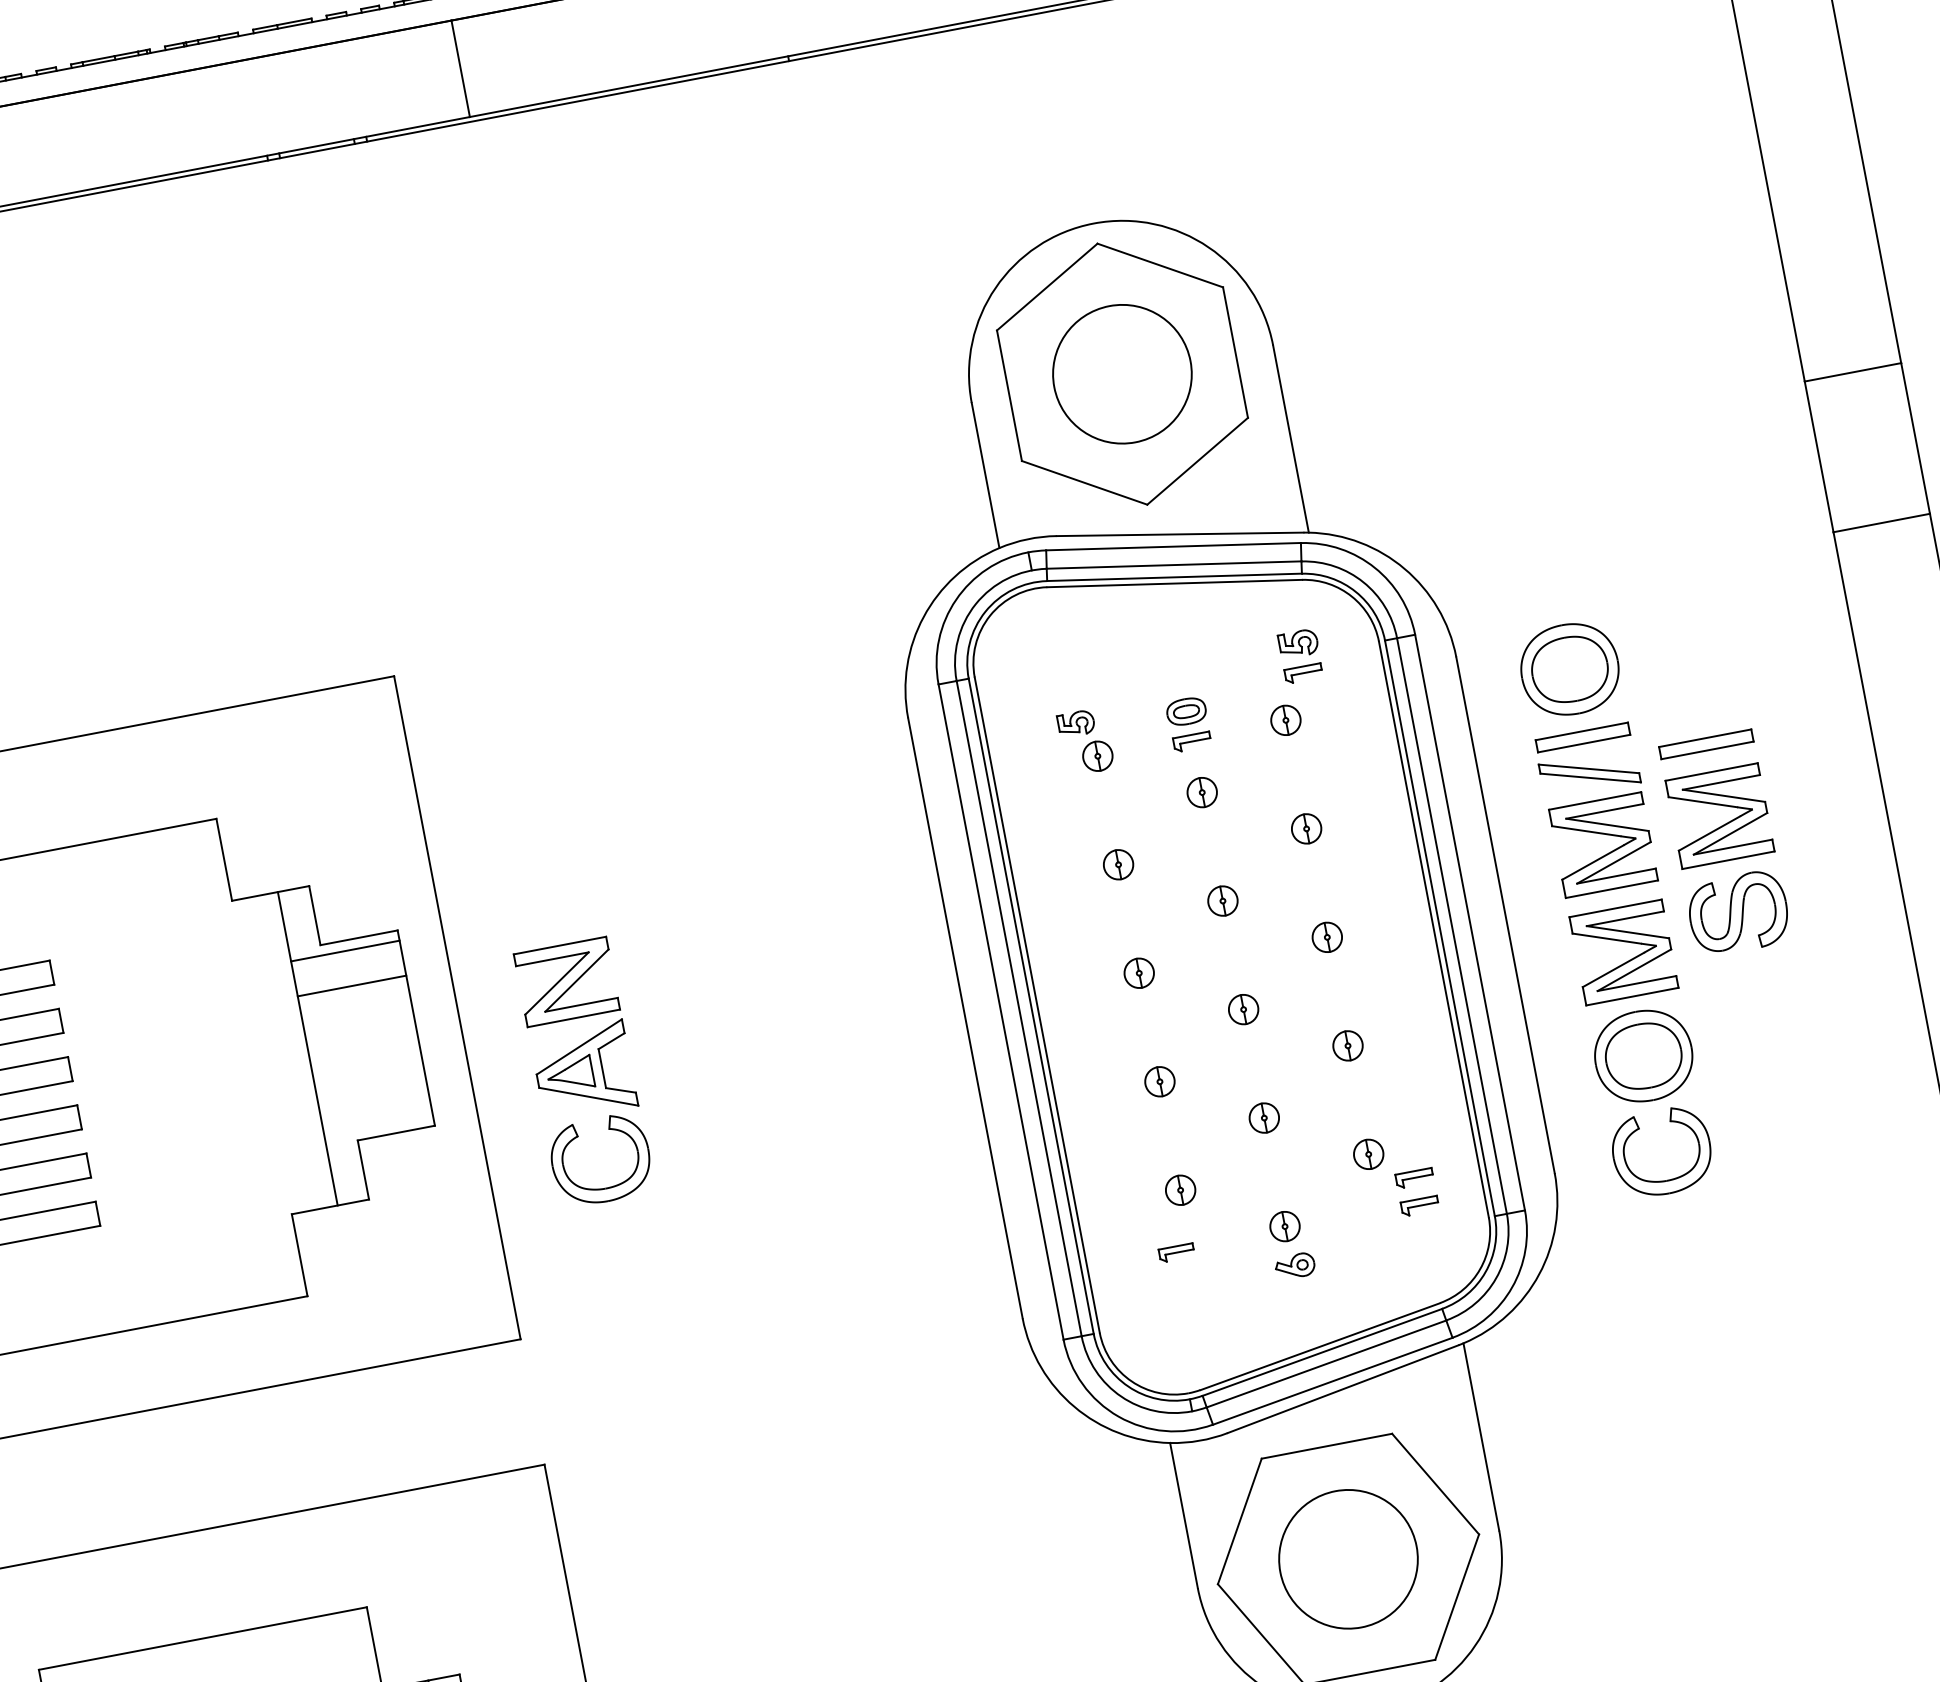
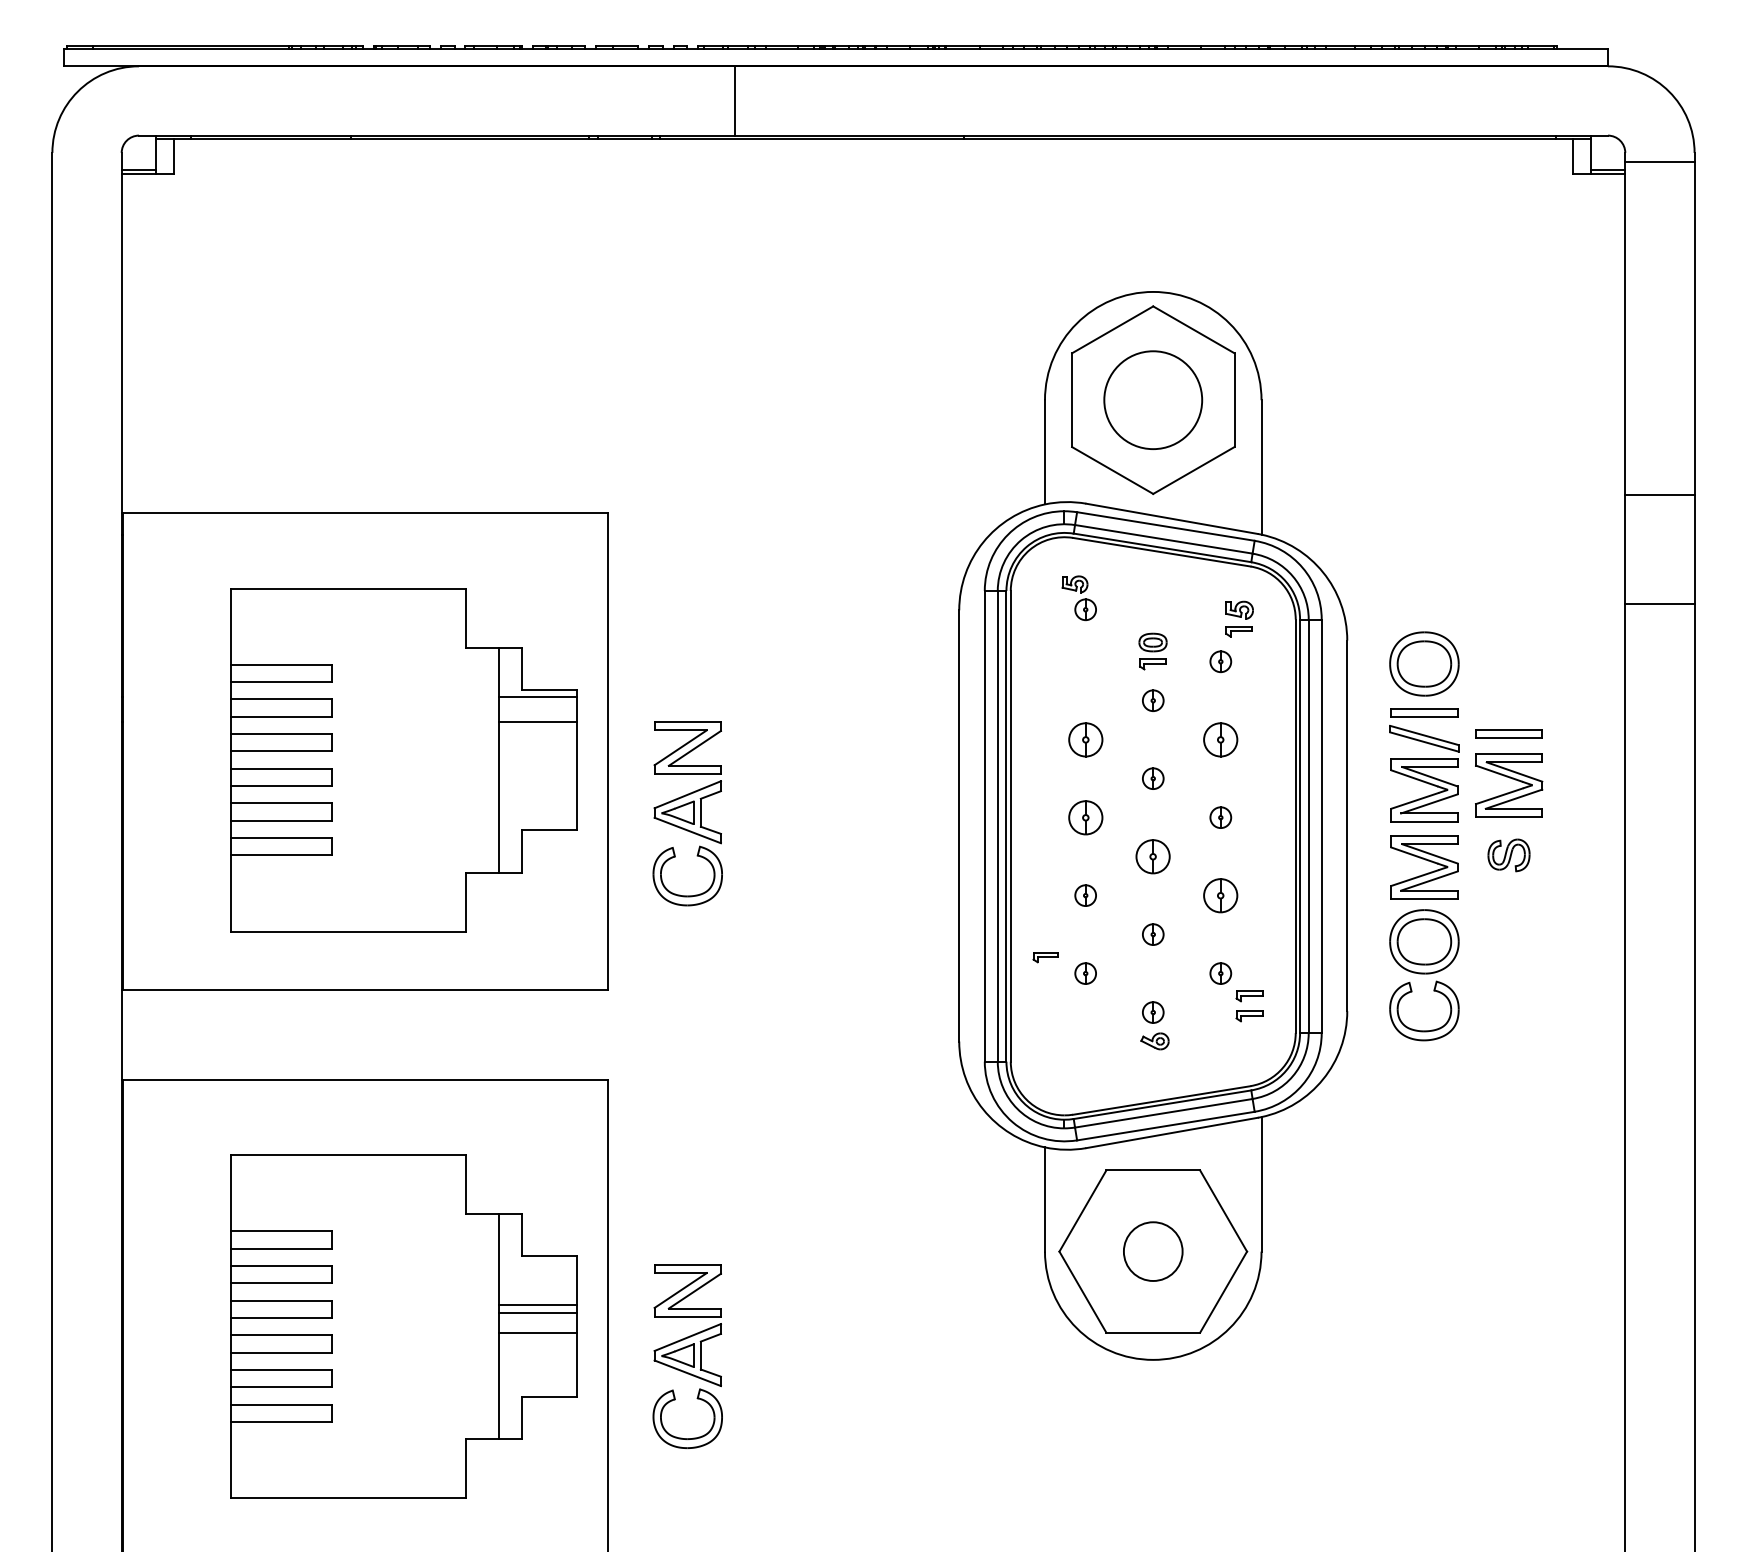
part: (1084, 742) -> (1078, 598), moved
part: (1306, 828) -> (1220, 739), size x1.6
part: (1118, 864) -> (1085, 739), size x1.6
part: (1737, 913) -> (1508, 855), size x0.6
part: (1138, 973) -> (1085, 817), size x1.6
part: (1243, 1009) -> (1153, 856), size x1.6
part: (1347, 1045) -> (1220, 895), size x1.6
part: (1176, 1252) -> (1045, 957), moved
circle: (1348, 1559) -> (1153, 1251), size x0.6

